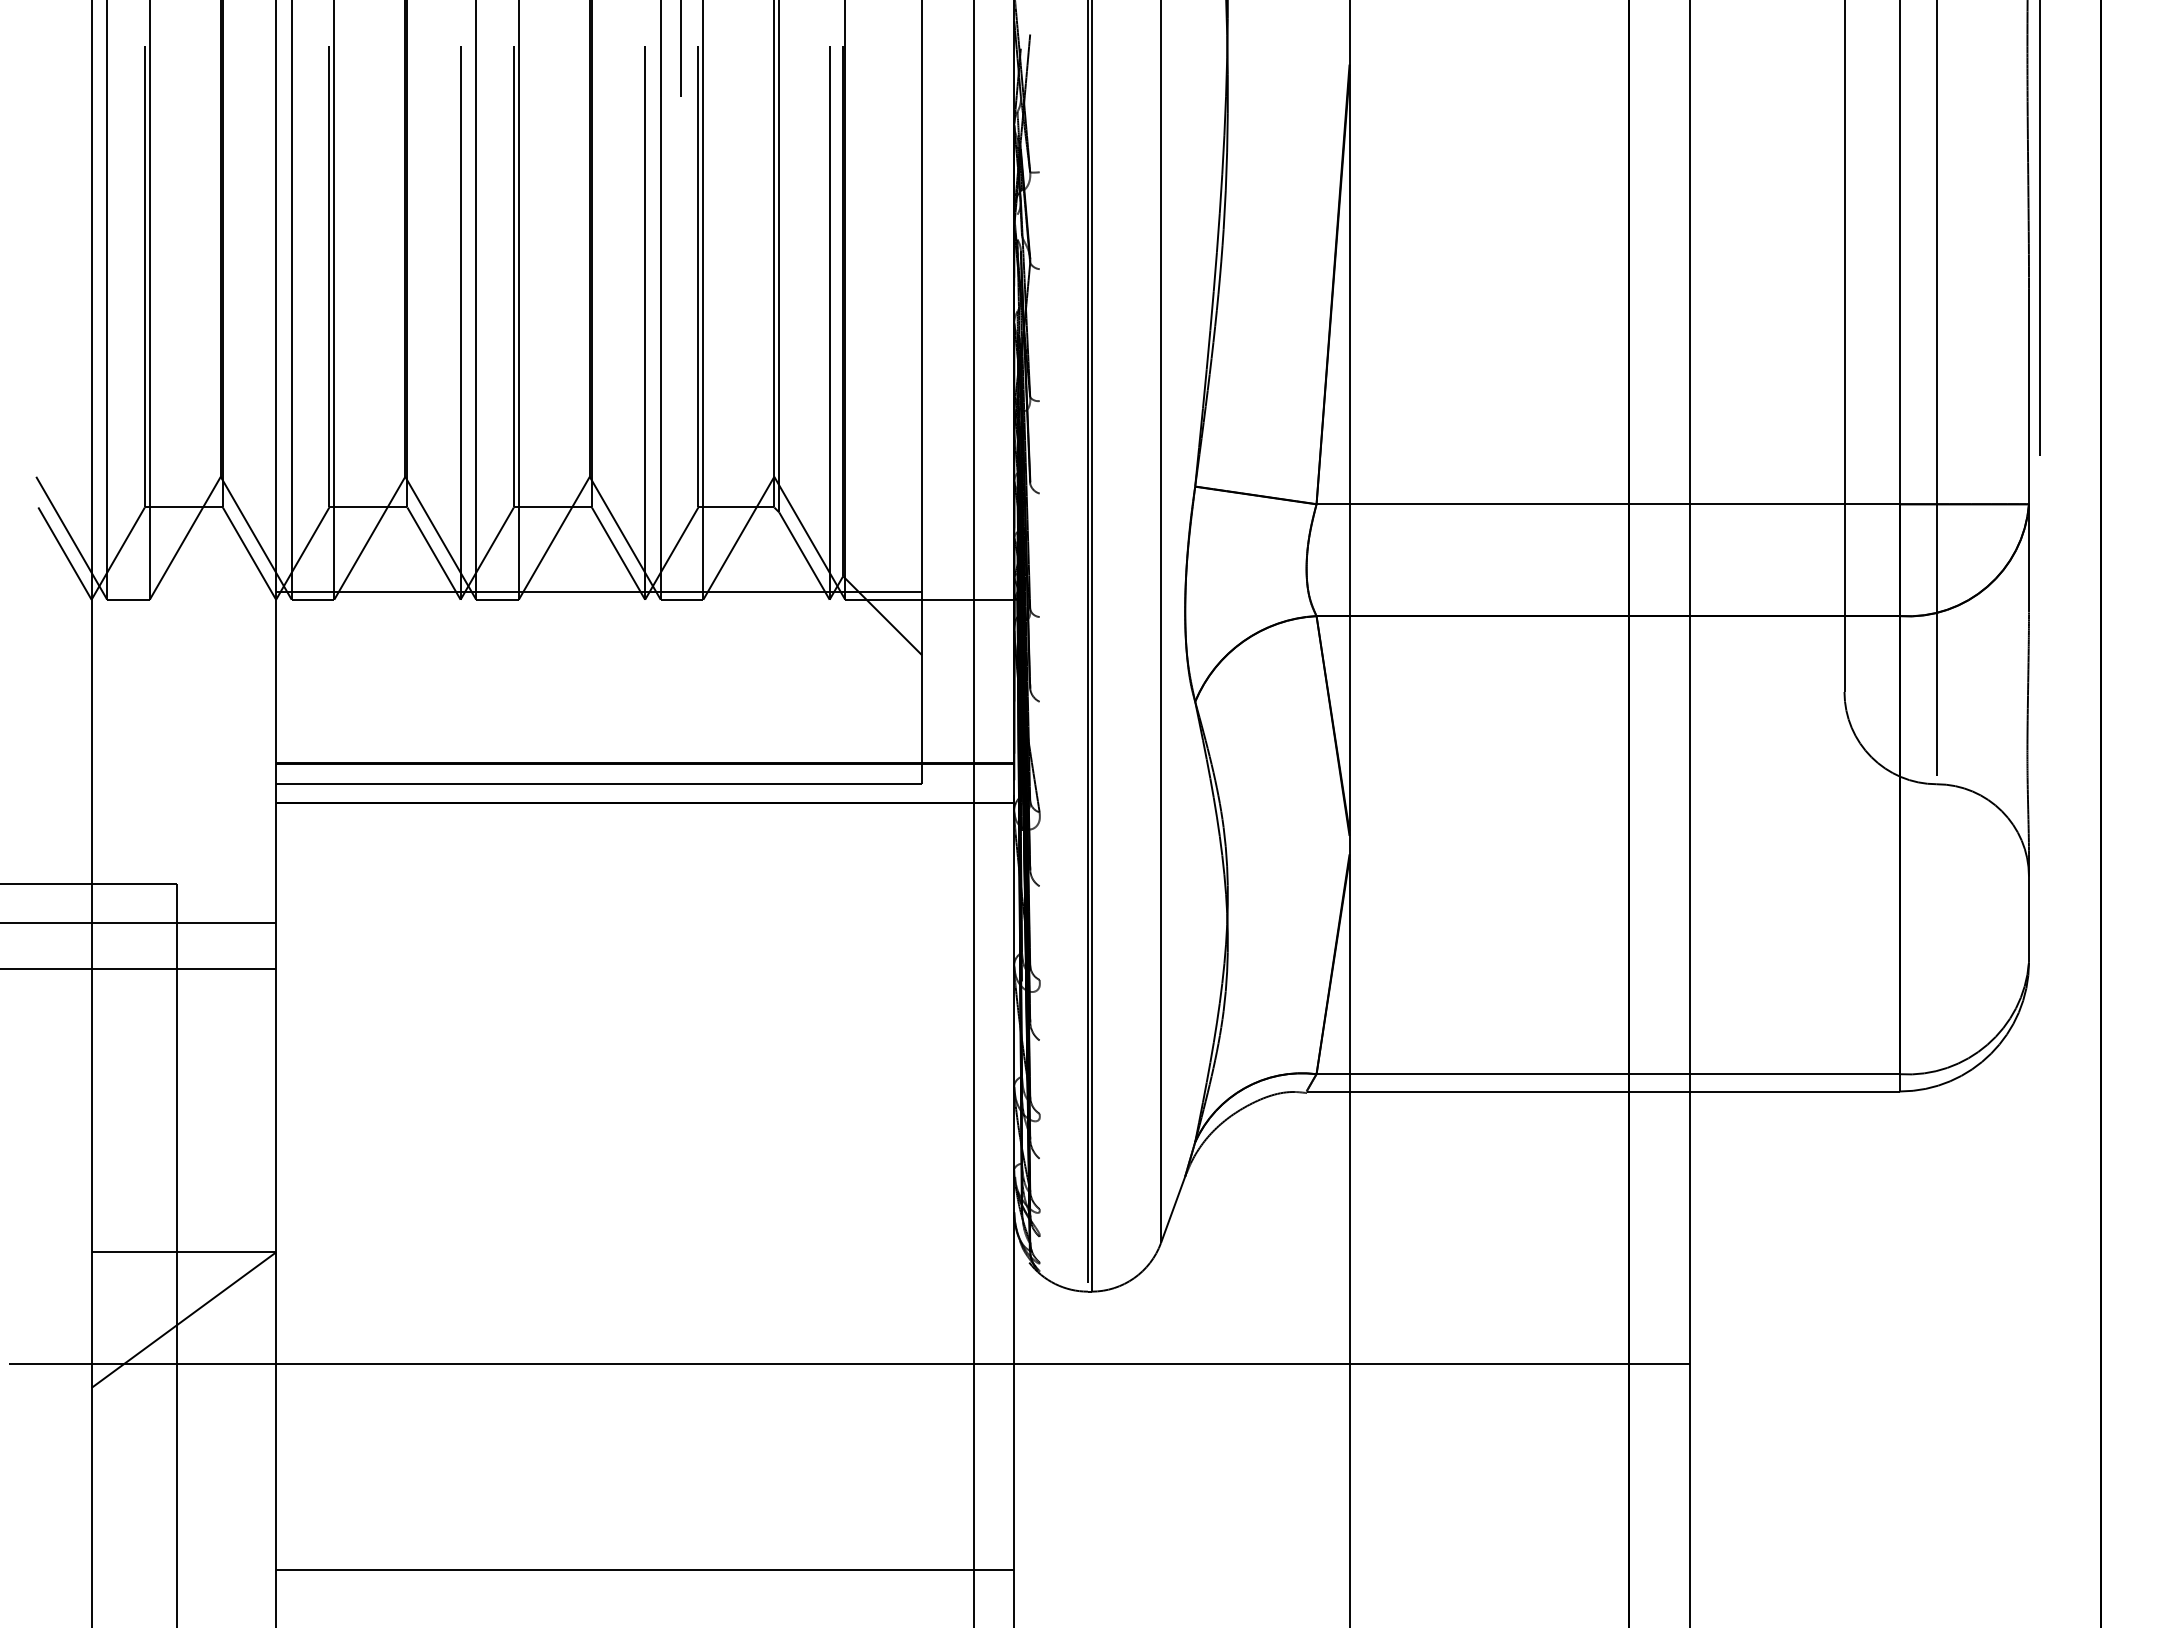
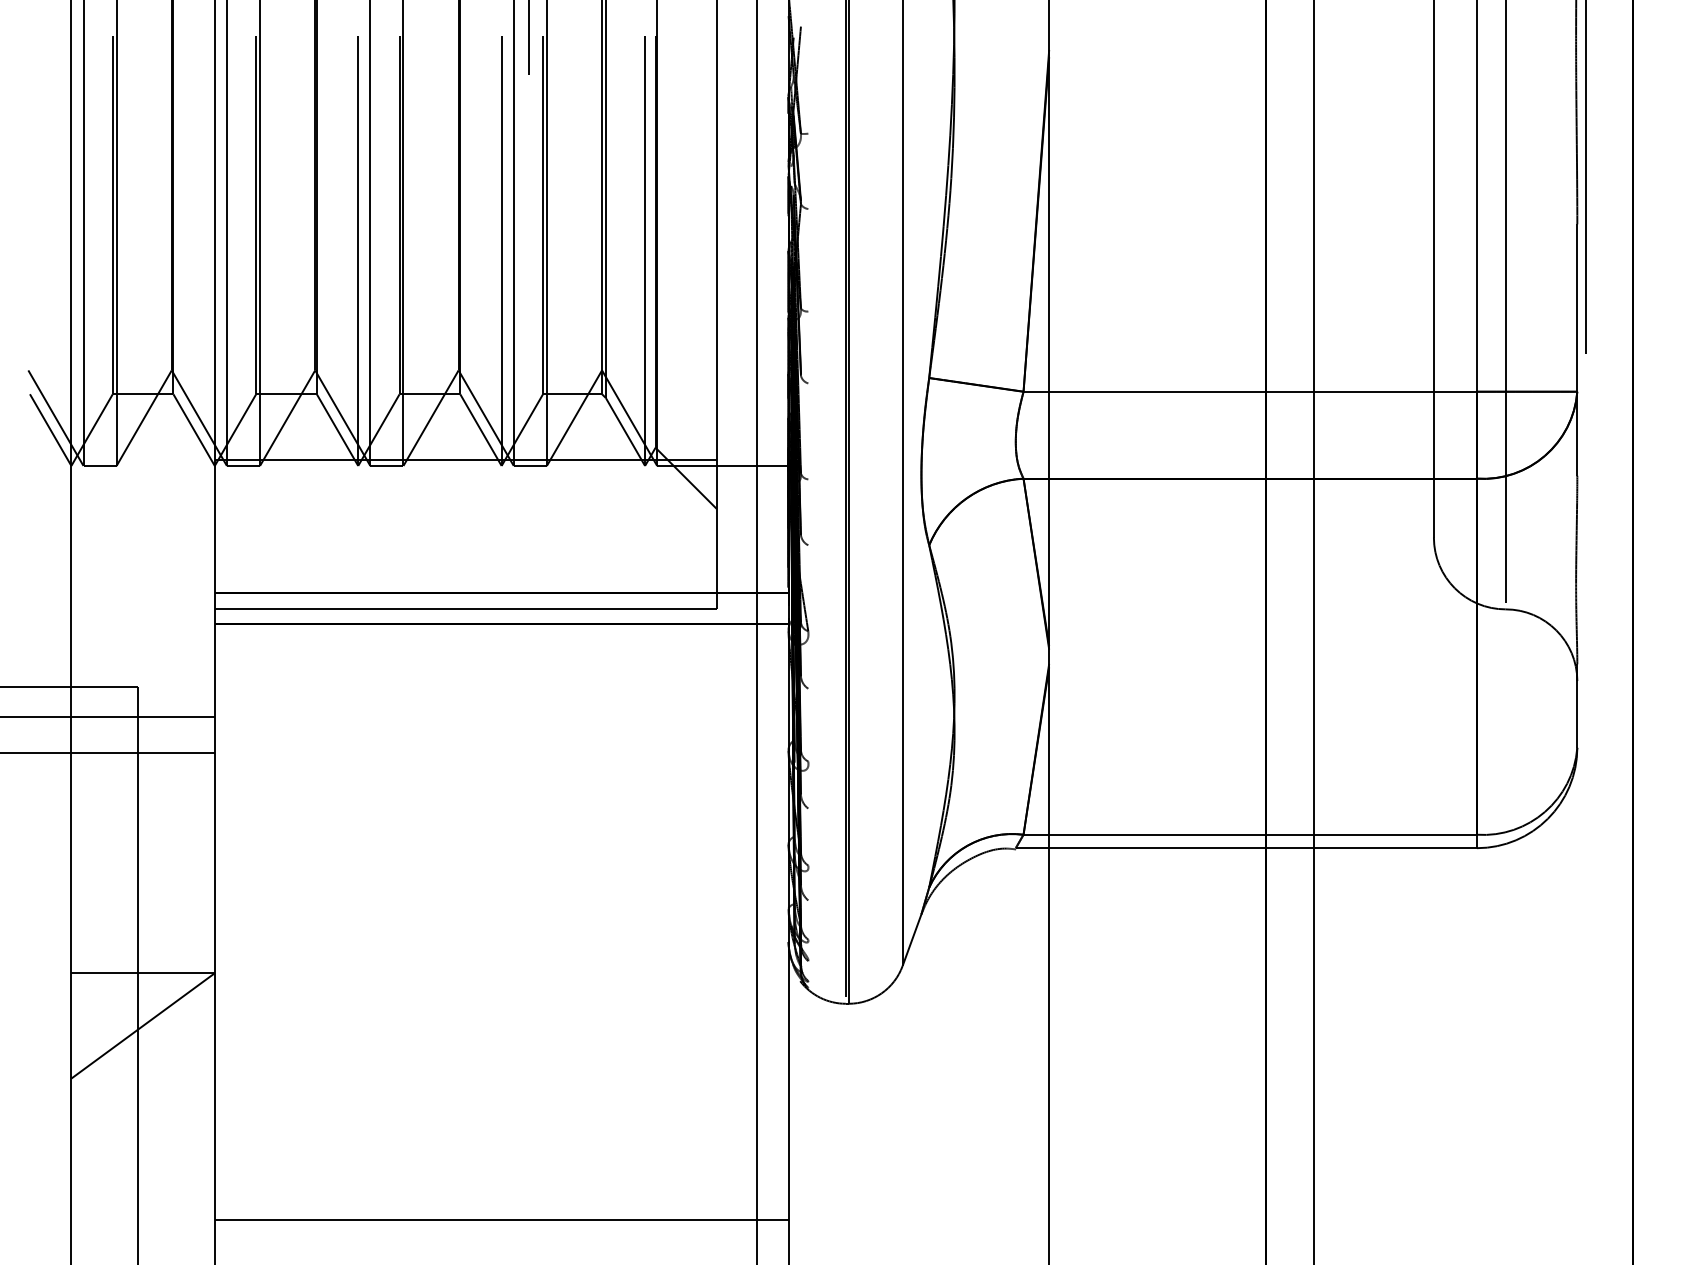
line: (849, 1364) -> (660, 1060), removed

